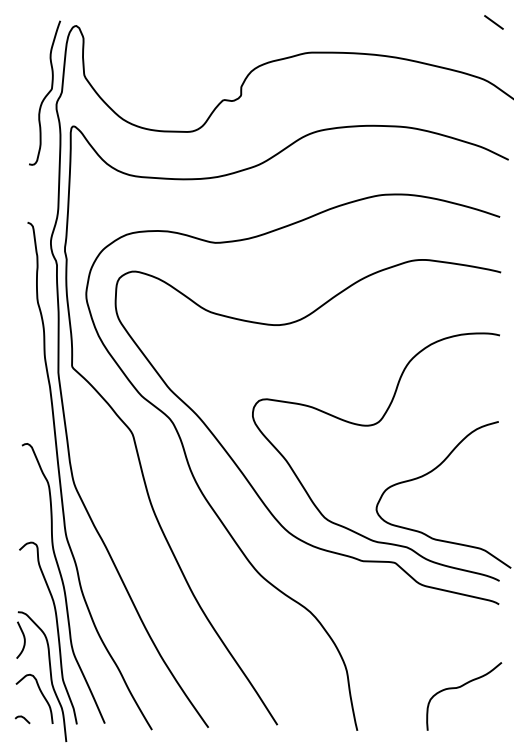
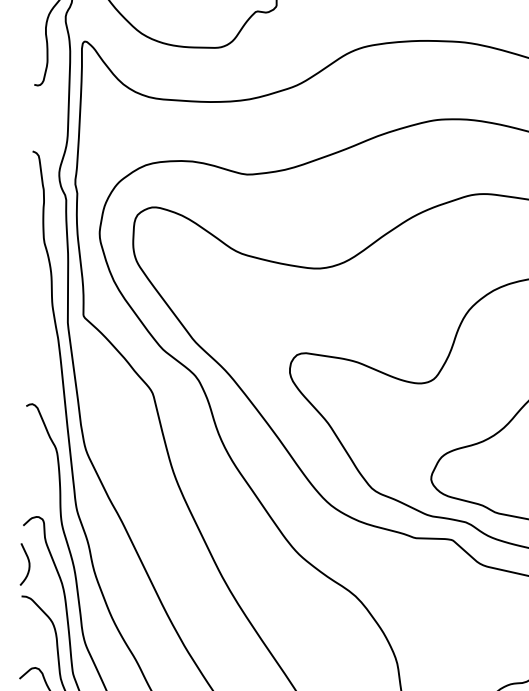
curve: (23, 639) -> (27, 563), moved

